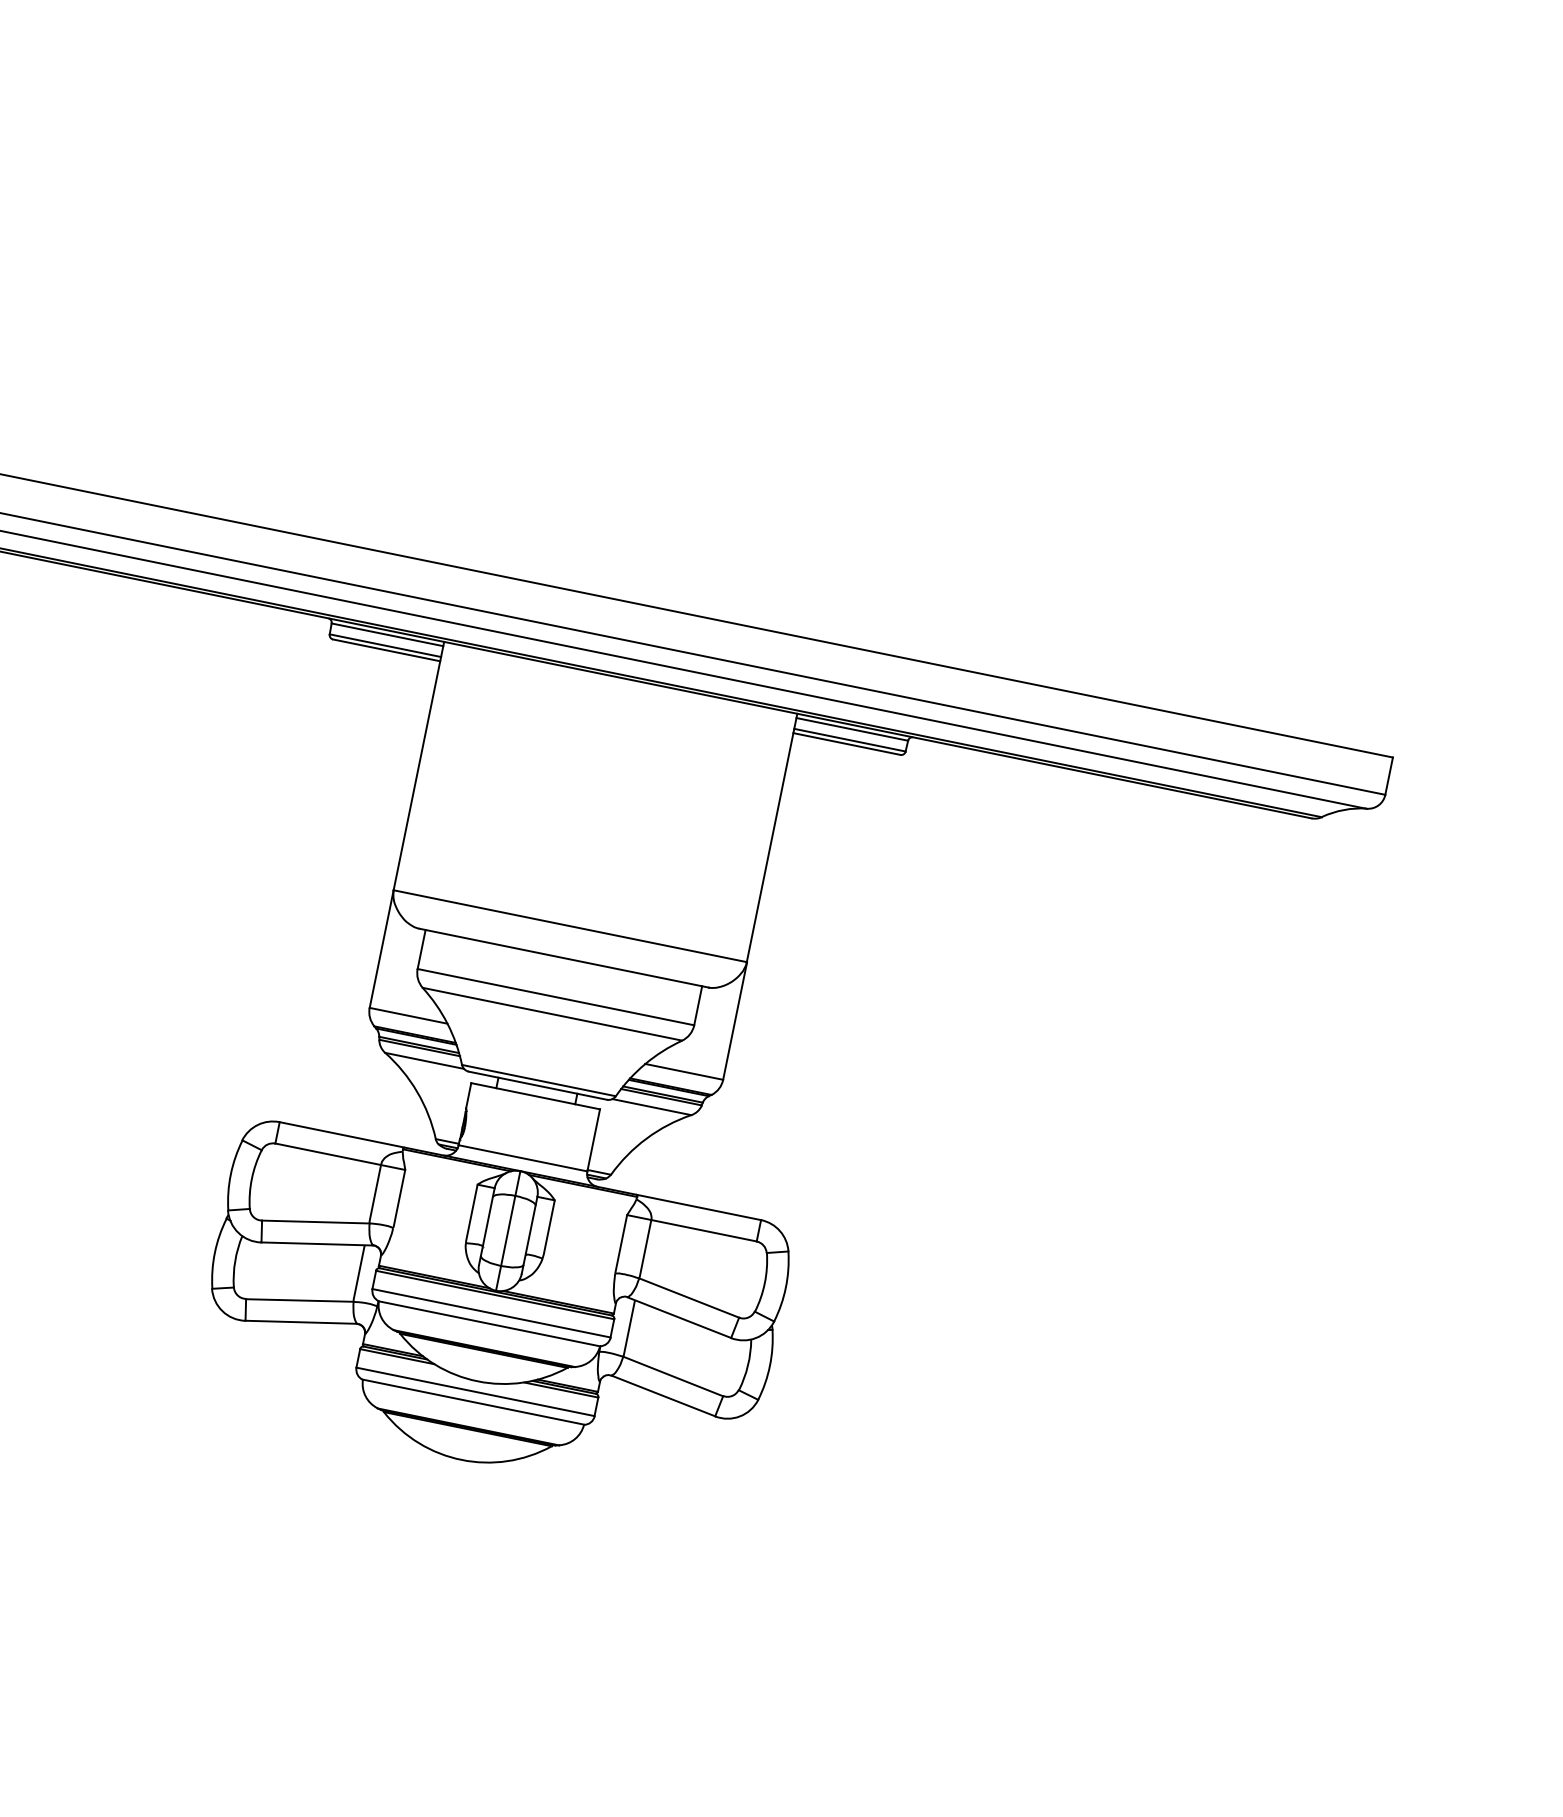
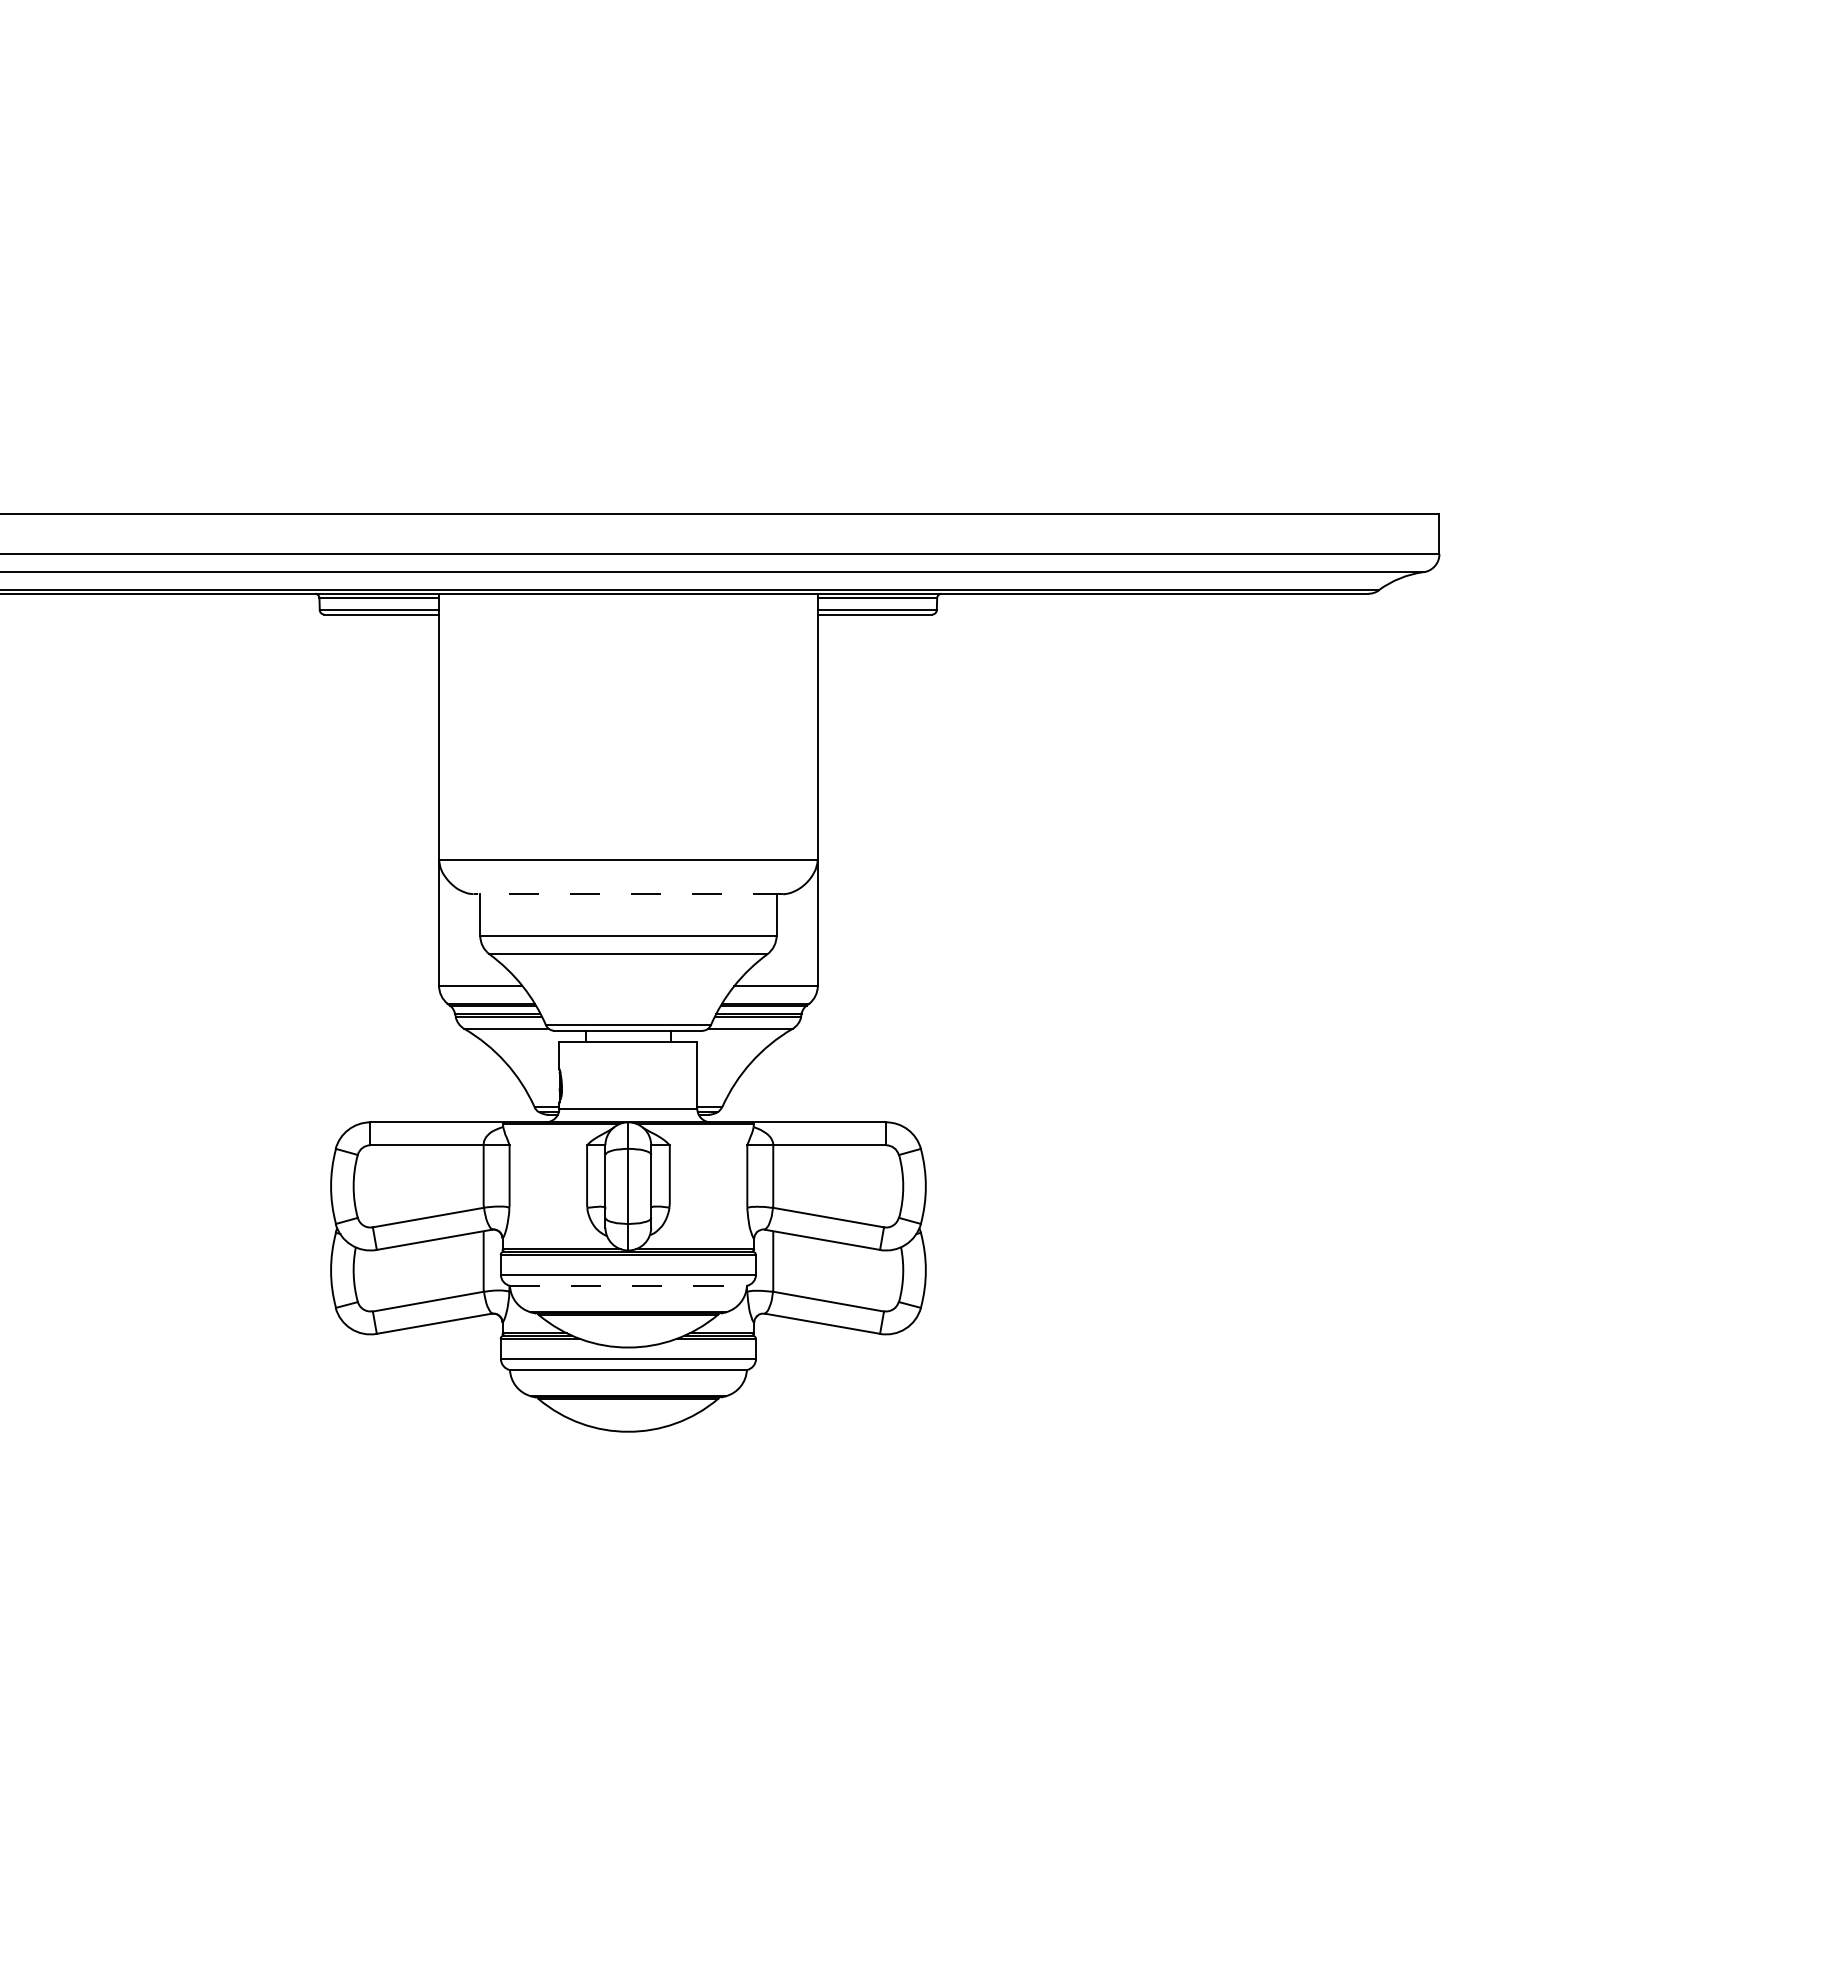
line: (563, 958) -> (628, 894), solid -> dashed
line: (489, 1323) -> (628, 1285), solid -> dashed

